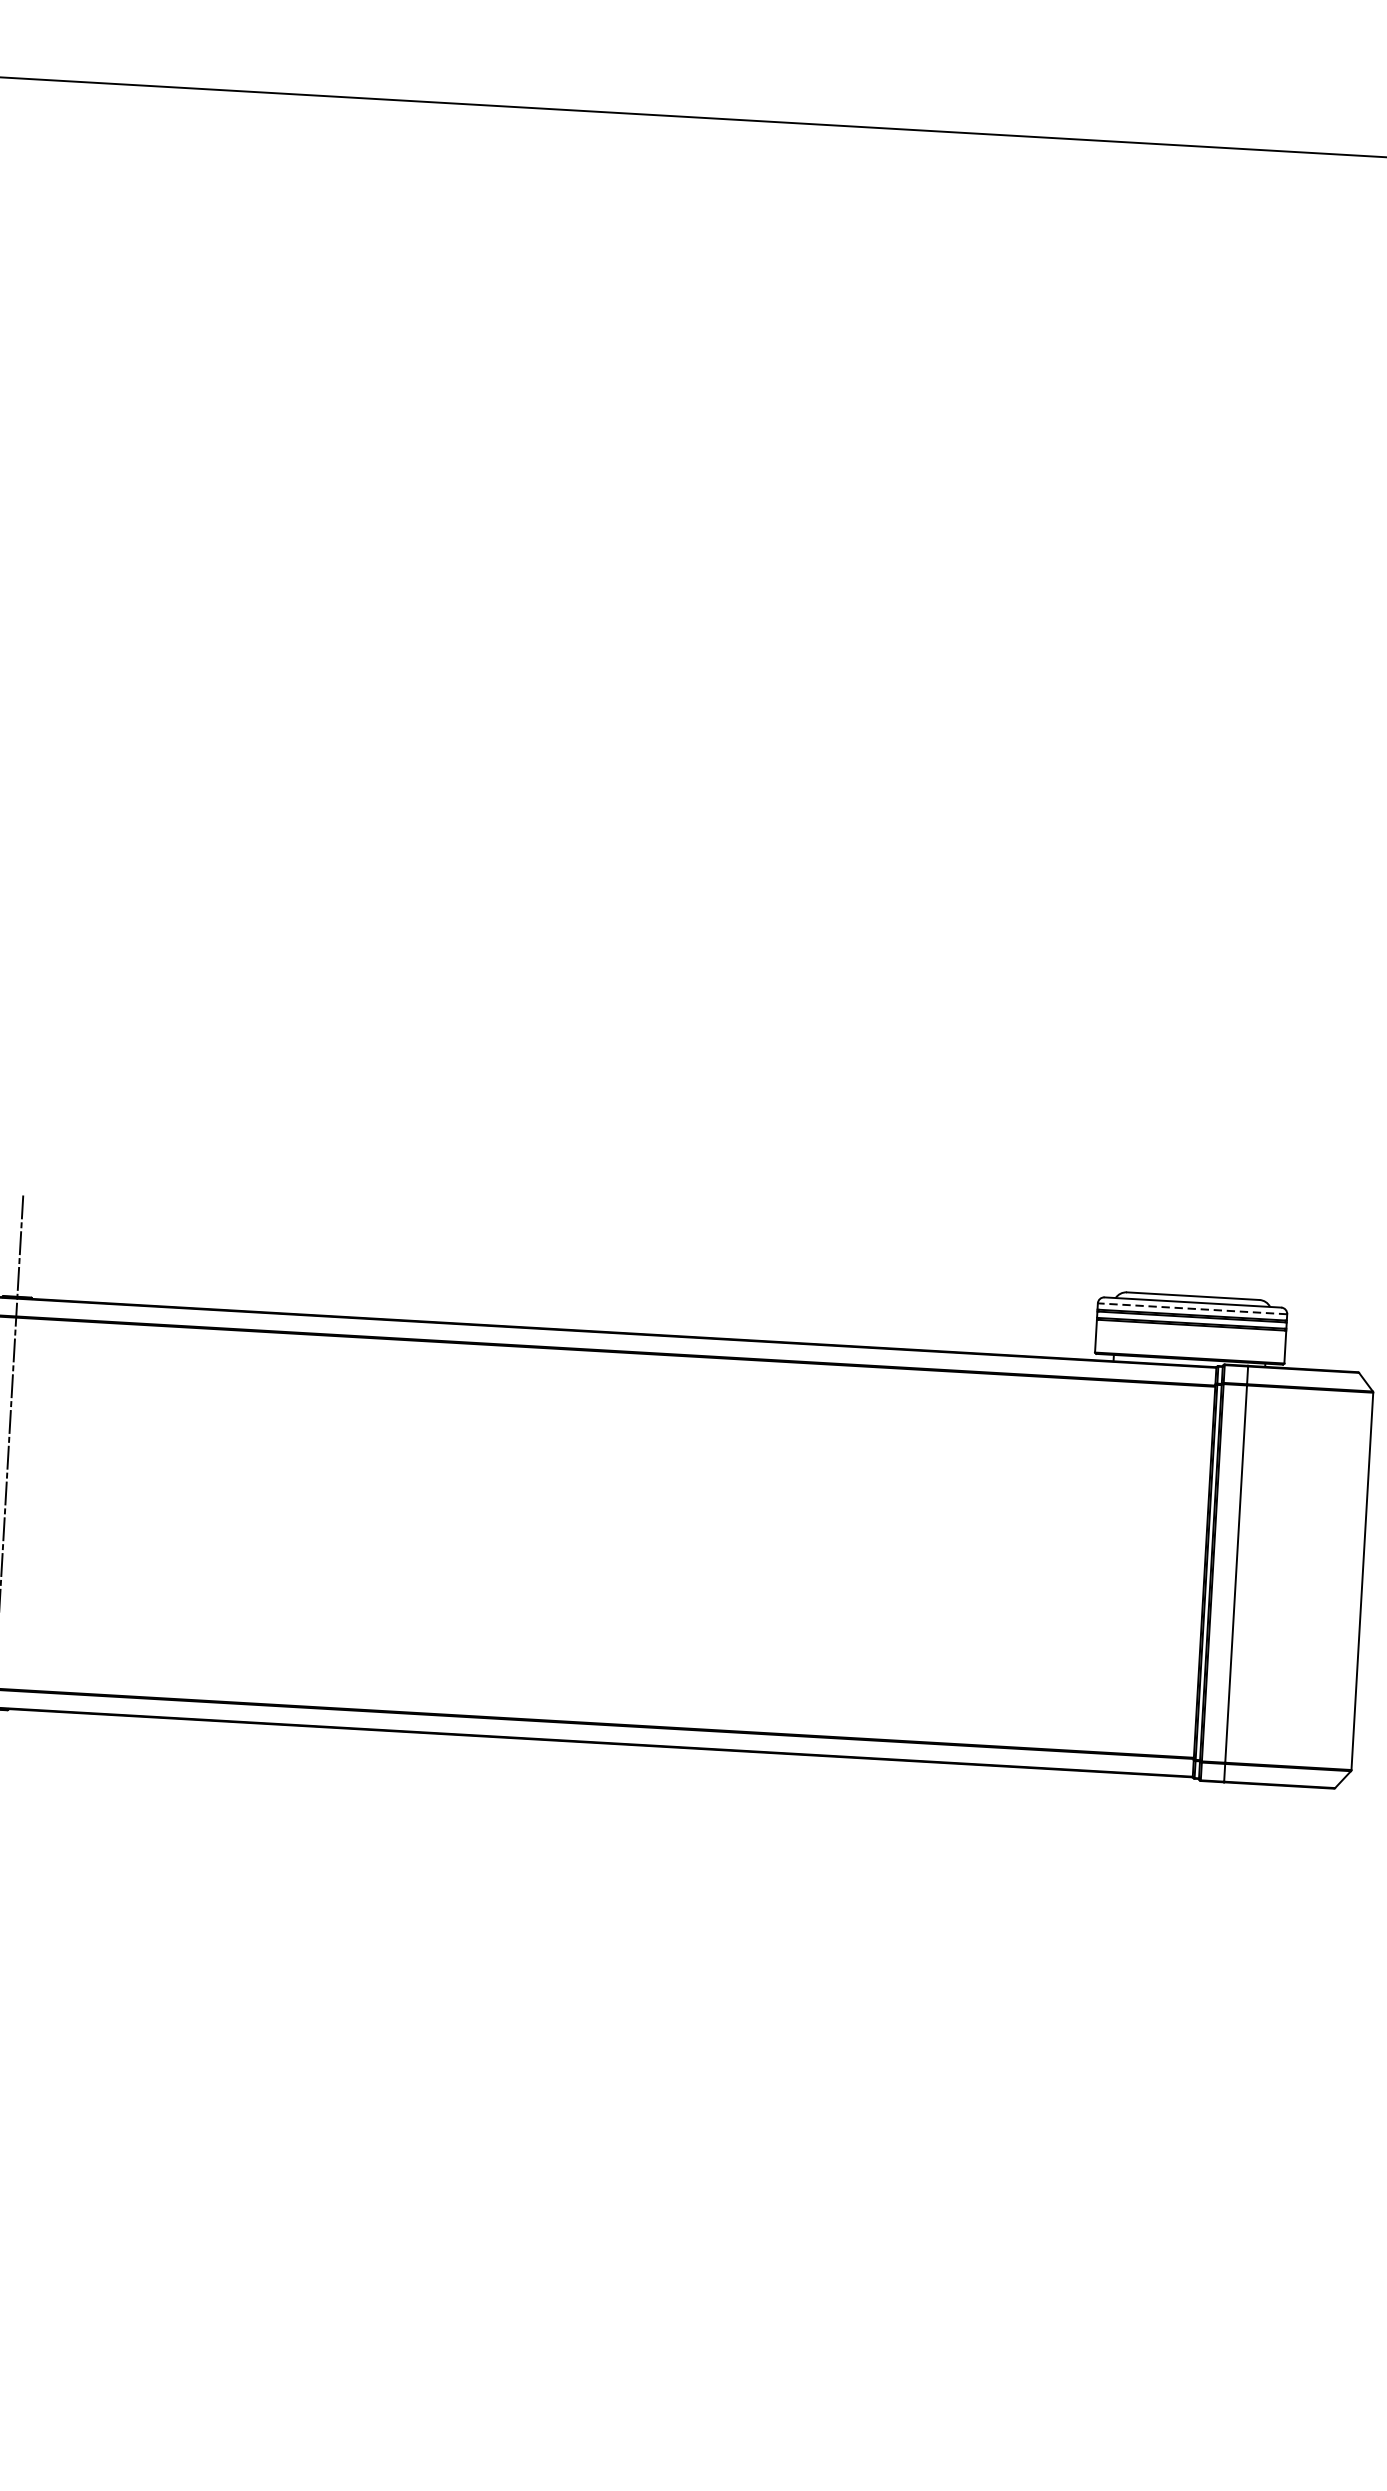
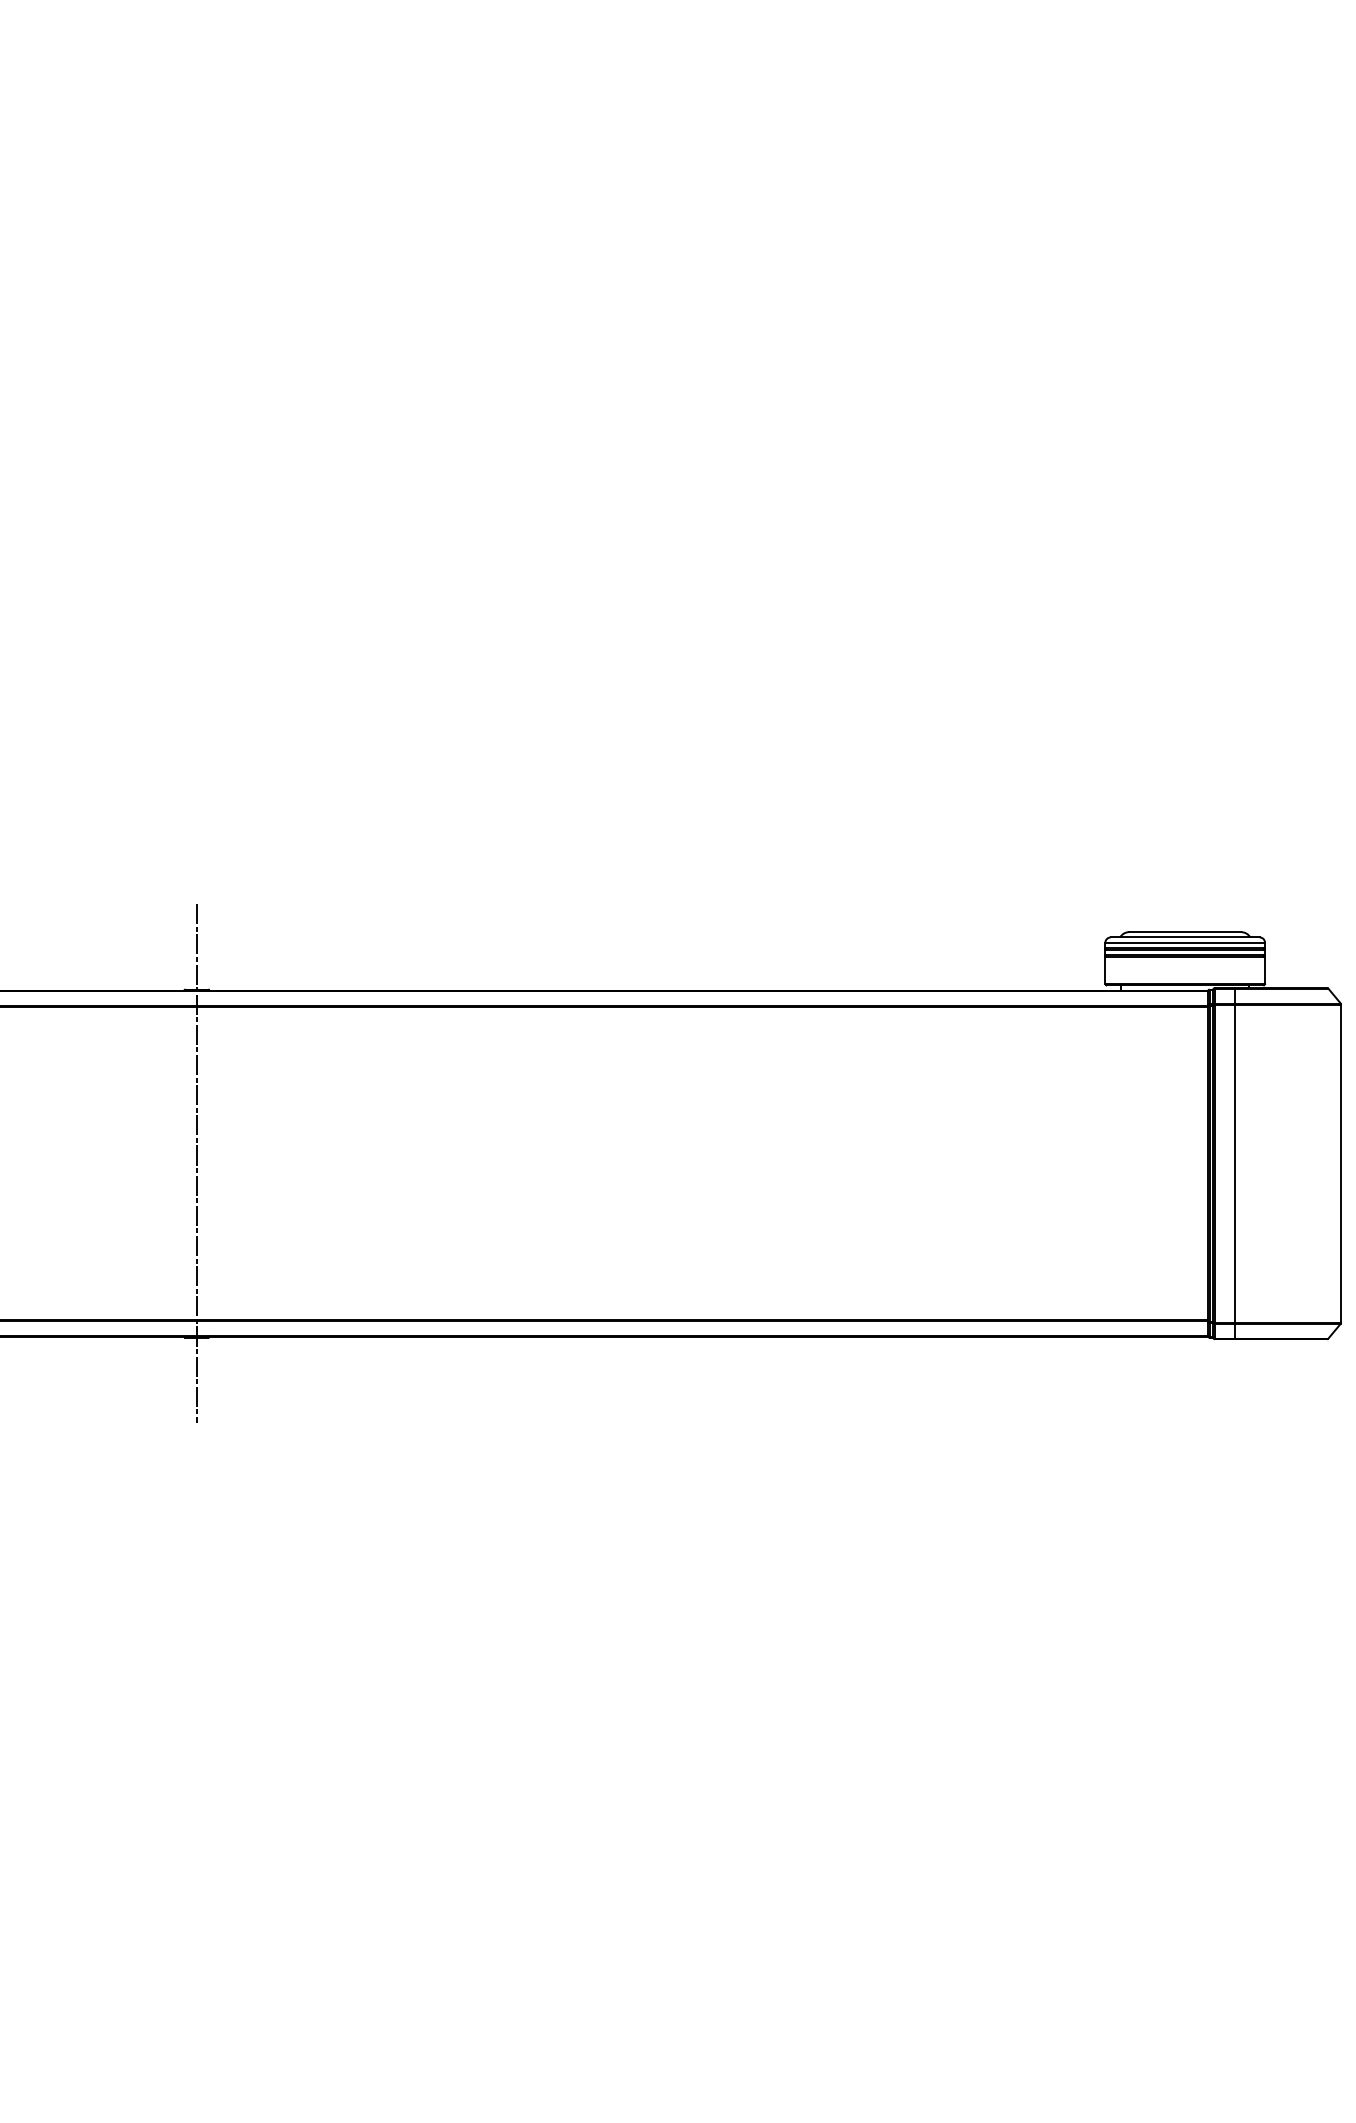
line: (1192, 1308) -> (1185, 942), dashed -> solid

